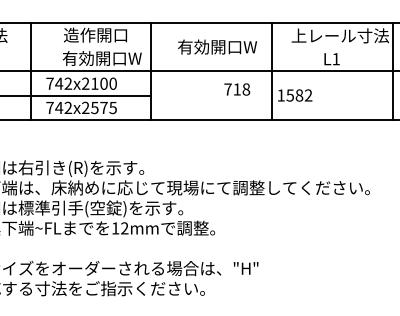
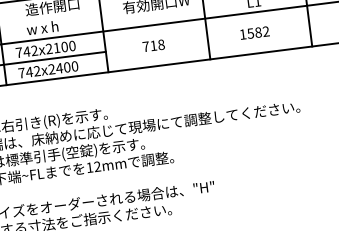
text: (101, 58) -> (59, 25), 有効開口W -> w x h
text: (237, 89) -> (153, 45), moved
text: (295, 95) -> (255, 33), moved
text: (103, 107) -> (66, 67), 742x2575 -> 742x2400

